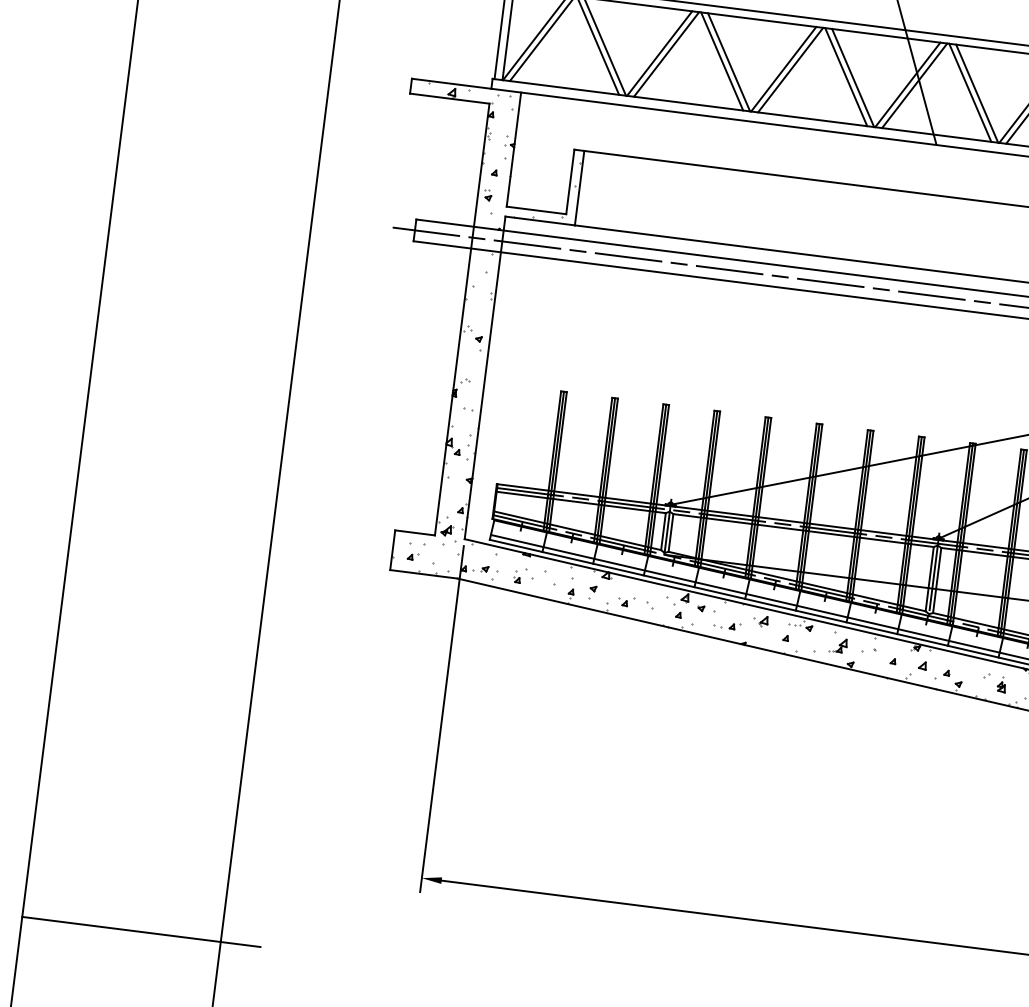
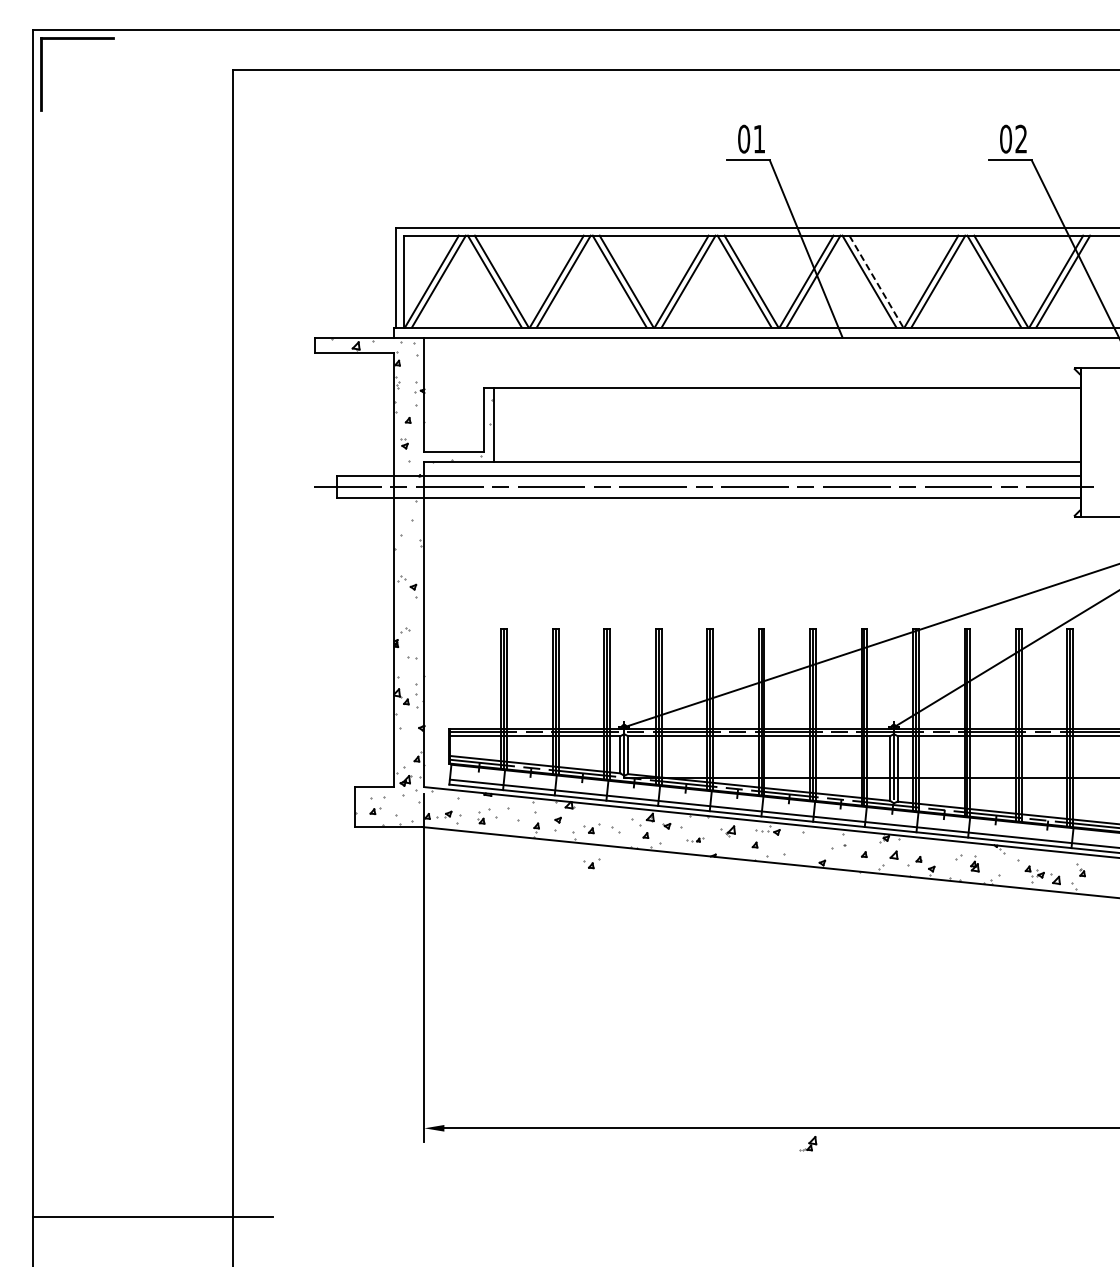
line: (977, 94) -> (876, 282), solid -> dashed
part: (727, 625) -> (695, 839), size x0.6
part: (621, 636) -> (591, 863), added
part: (838, 645) -> (808, 1143), moved

